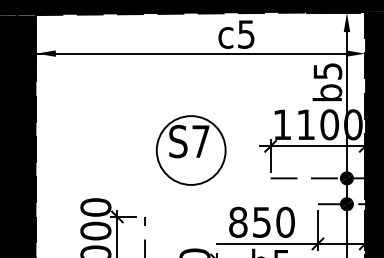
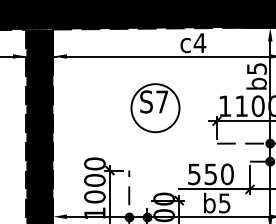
text: (245, 35) -> (199, 43), c5 -> c4
part: (191, 150) -> (155, 108), moved
text: (238, 222) -> (194, 174), 850 -> 550

